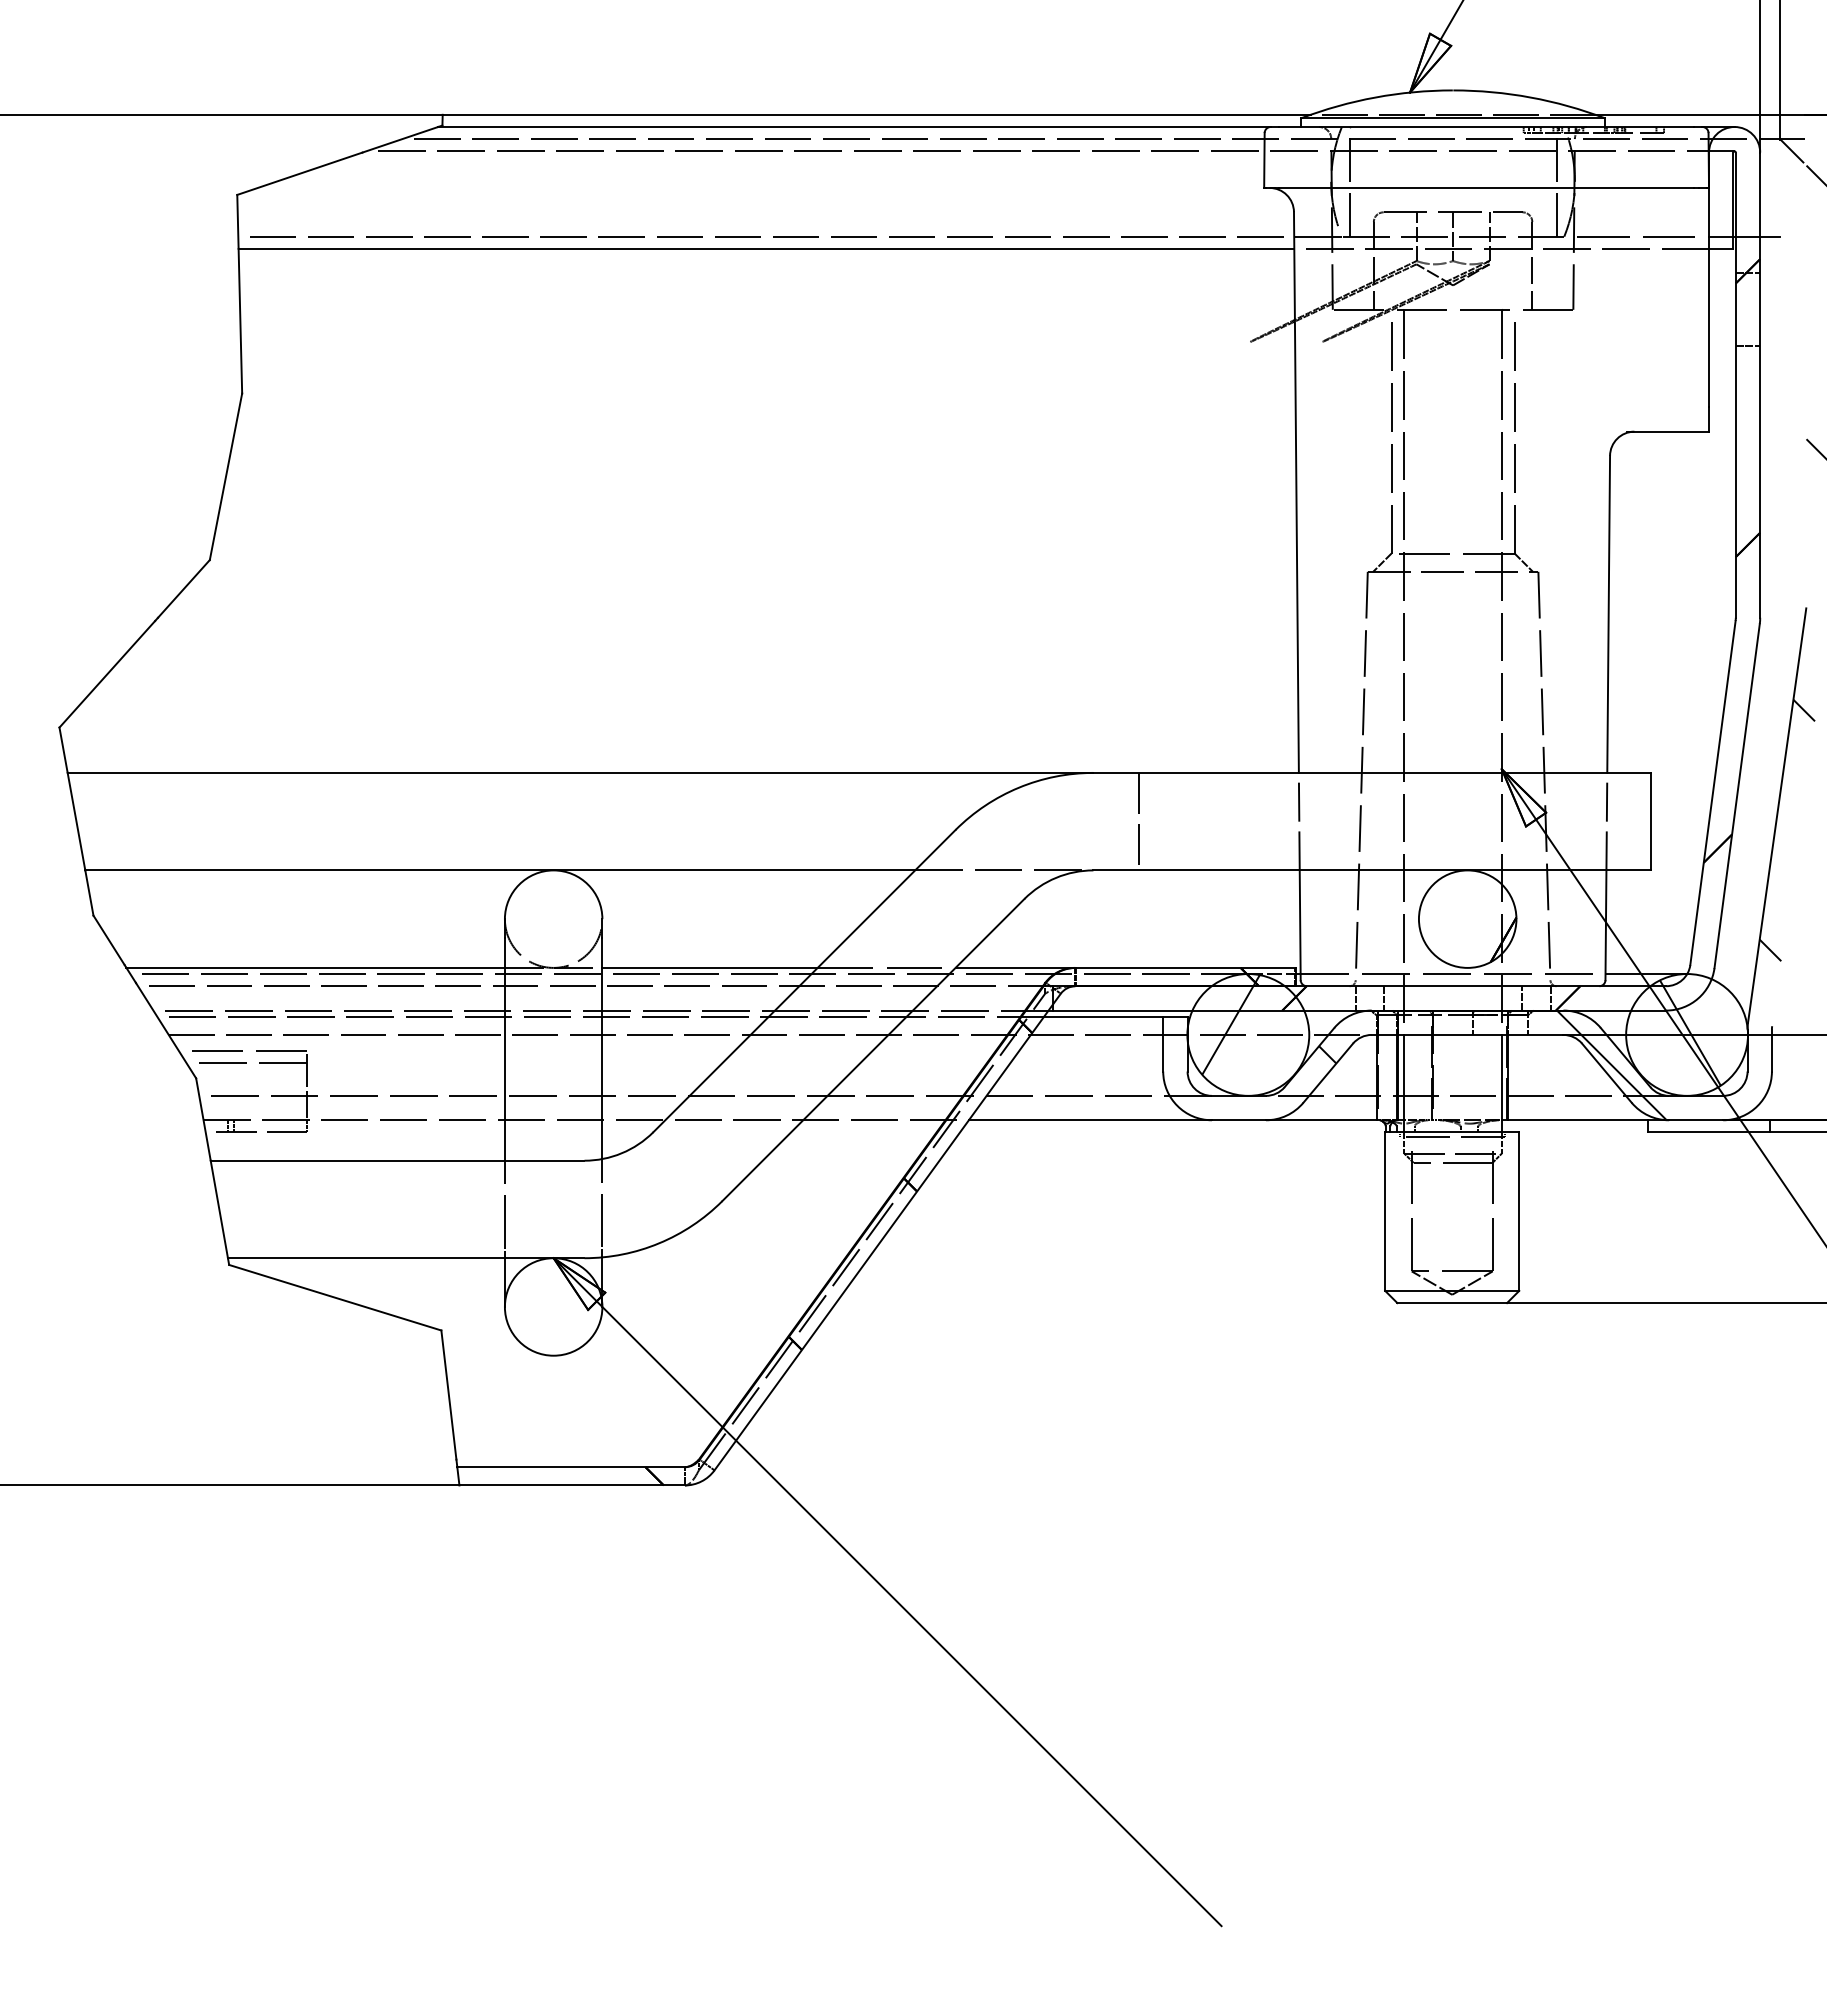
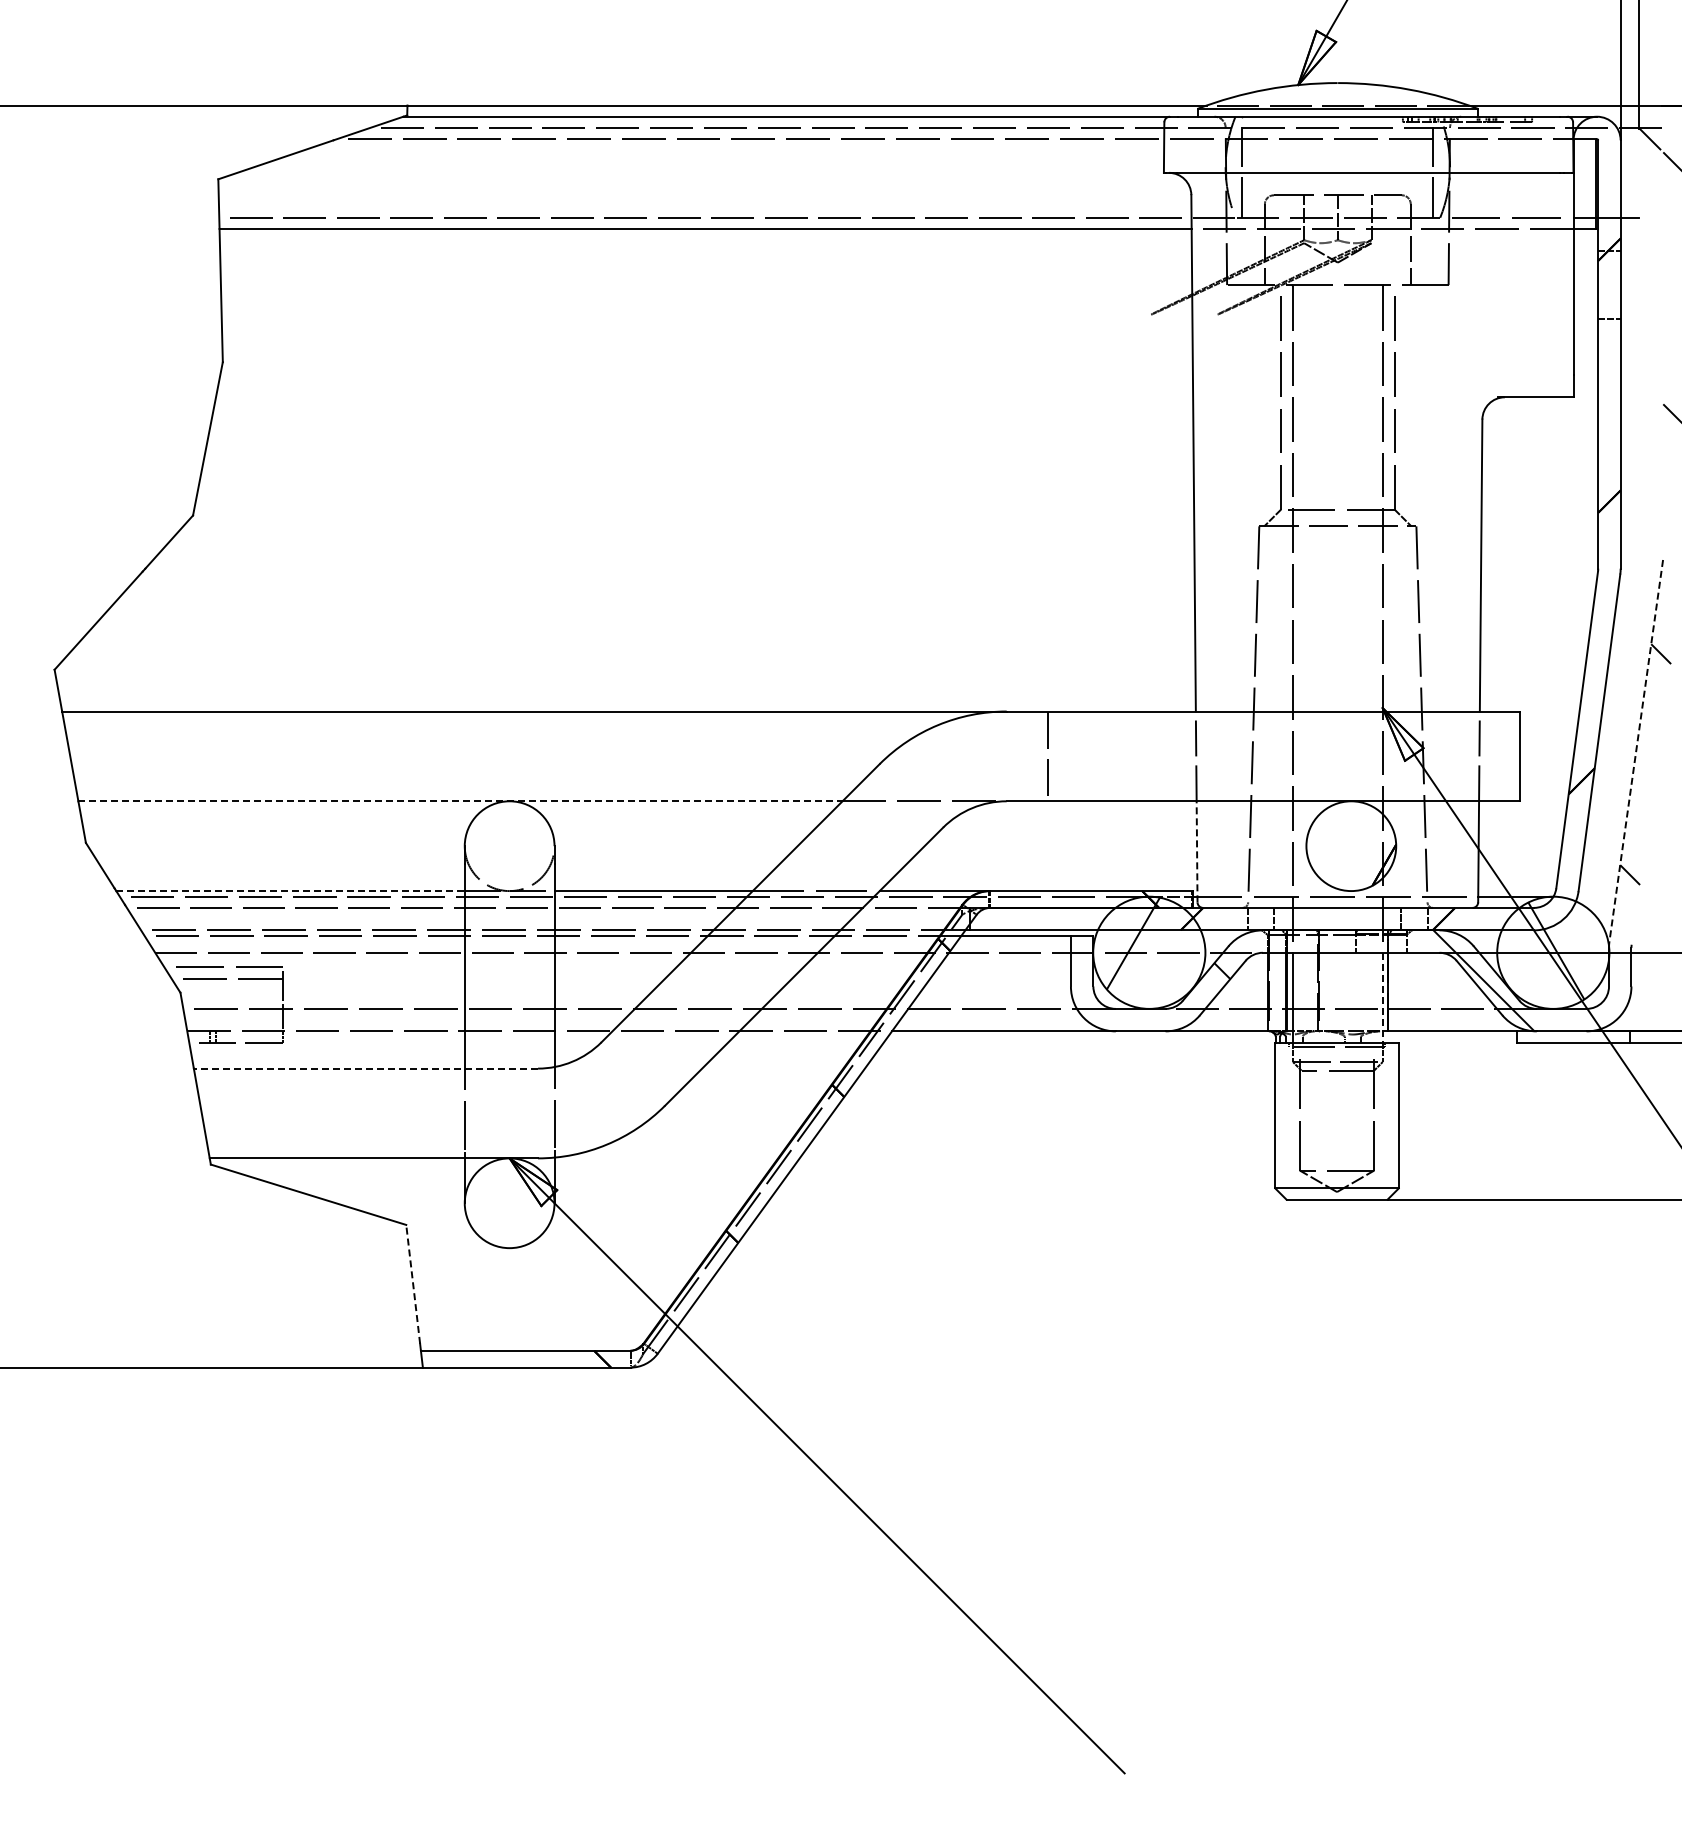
line: (1777, 815) -> (1636, 750), solid -> dashed
line: (500, 870) -> (460, 801), solid -> dashed
line: (1300, 924) -> (1197, 851), solid -> dashed
line: (316, 968) -> (291, 891), solid -> dashed
line: (1501, 1083) -> (1382, 997), solid -> dashed
line: (397, 1160) -> (365, 1068), solid -> dashed
line: (449, 1395) -> (413, 1284), solid -> dashed

